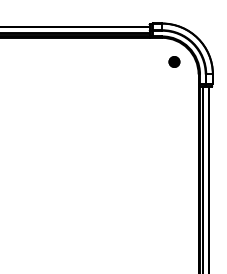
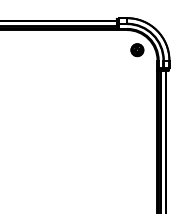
part: (174, 61) -> (137, 49), size x1.43

